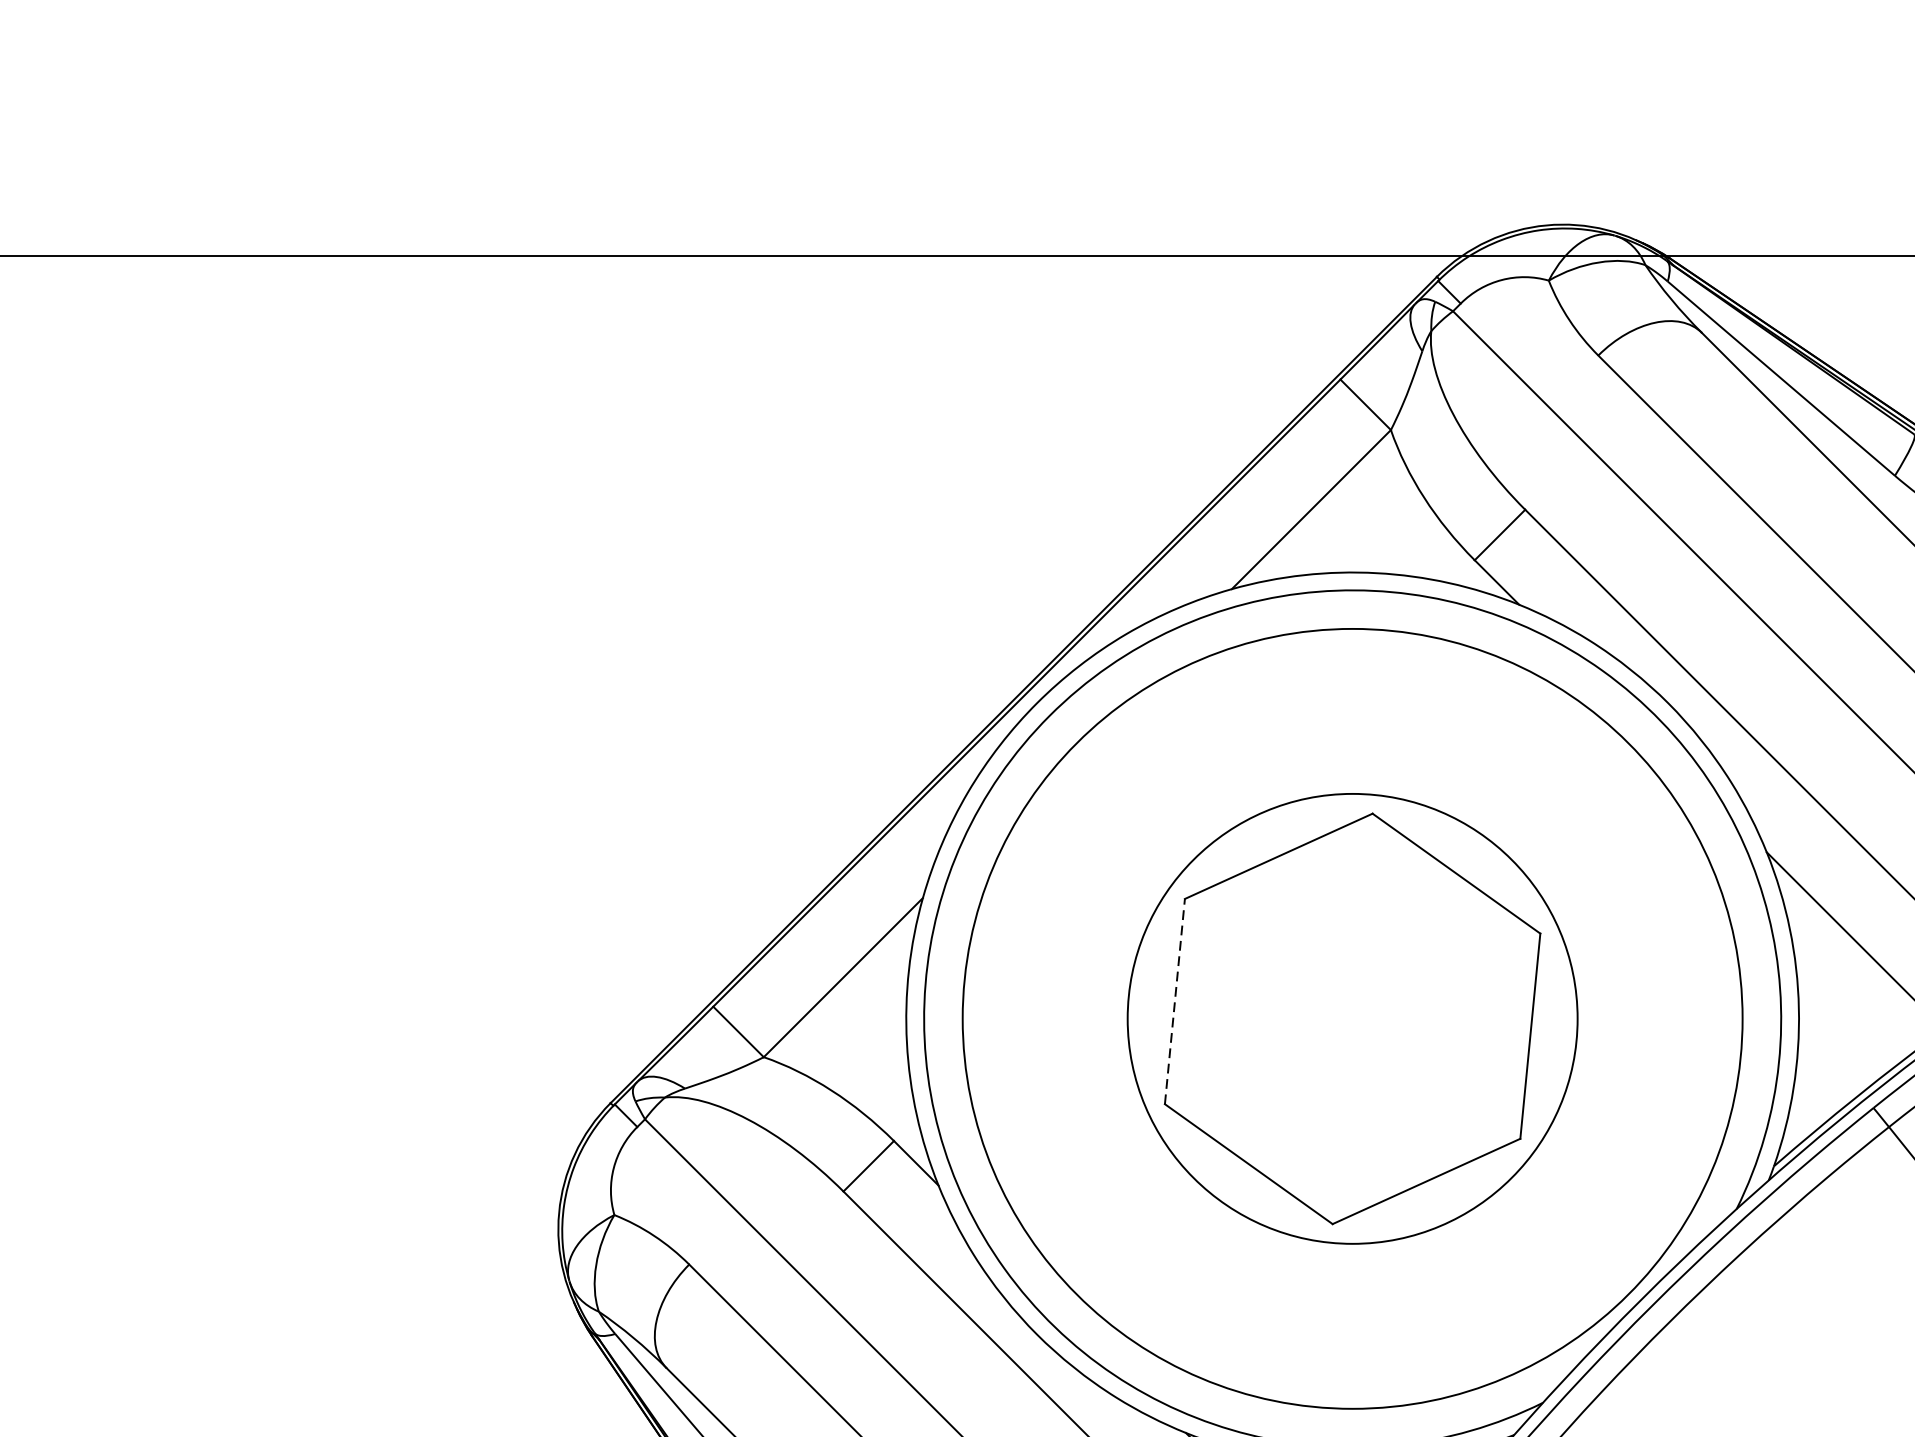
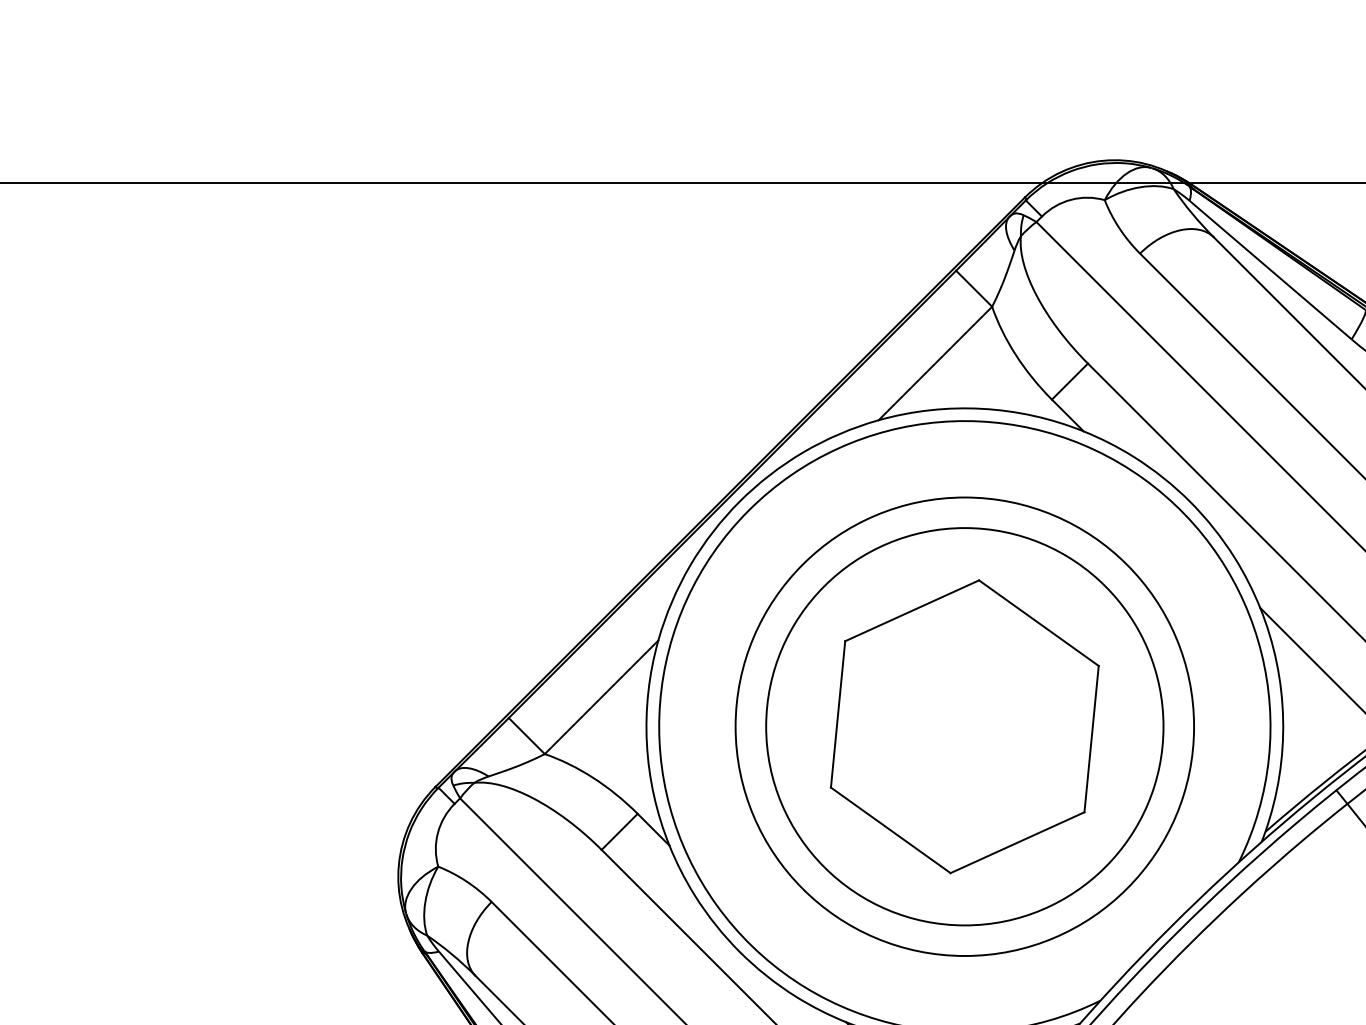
line: (1175, 1001) -> (838, 714), dashed -> solid
circle: (1352, 1018) -> (964, 726), size x0.71
circle: (1352, 1018) -> (964, 726), size x1.43

